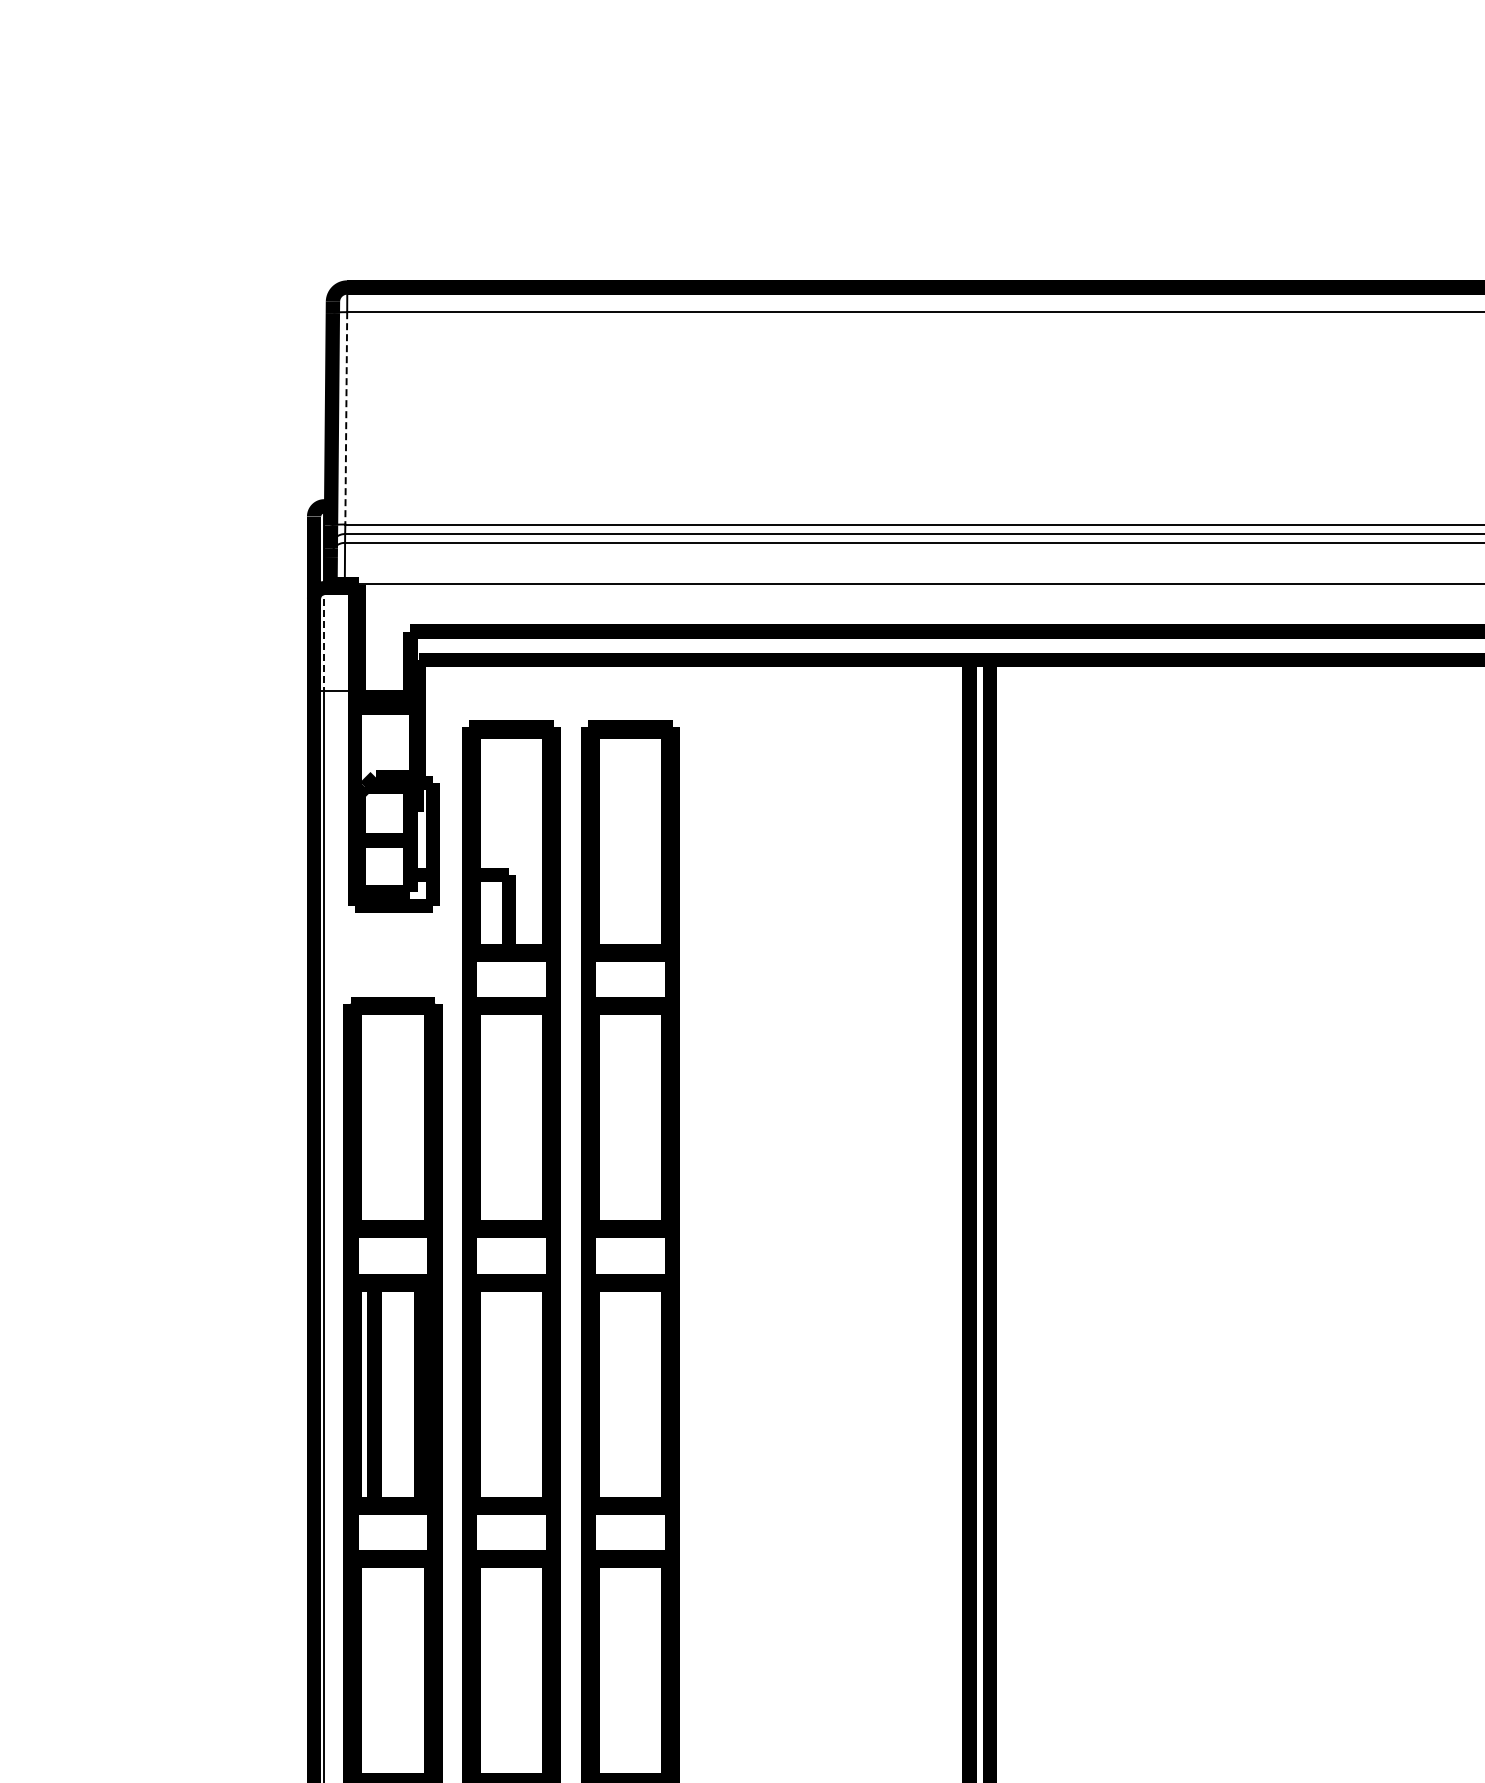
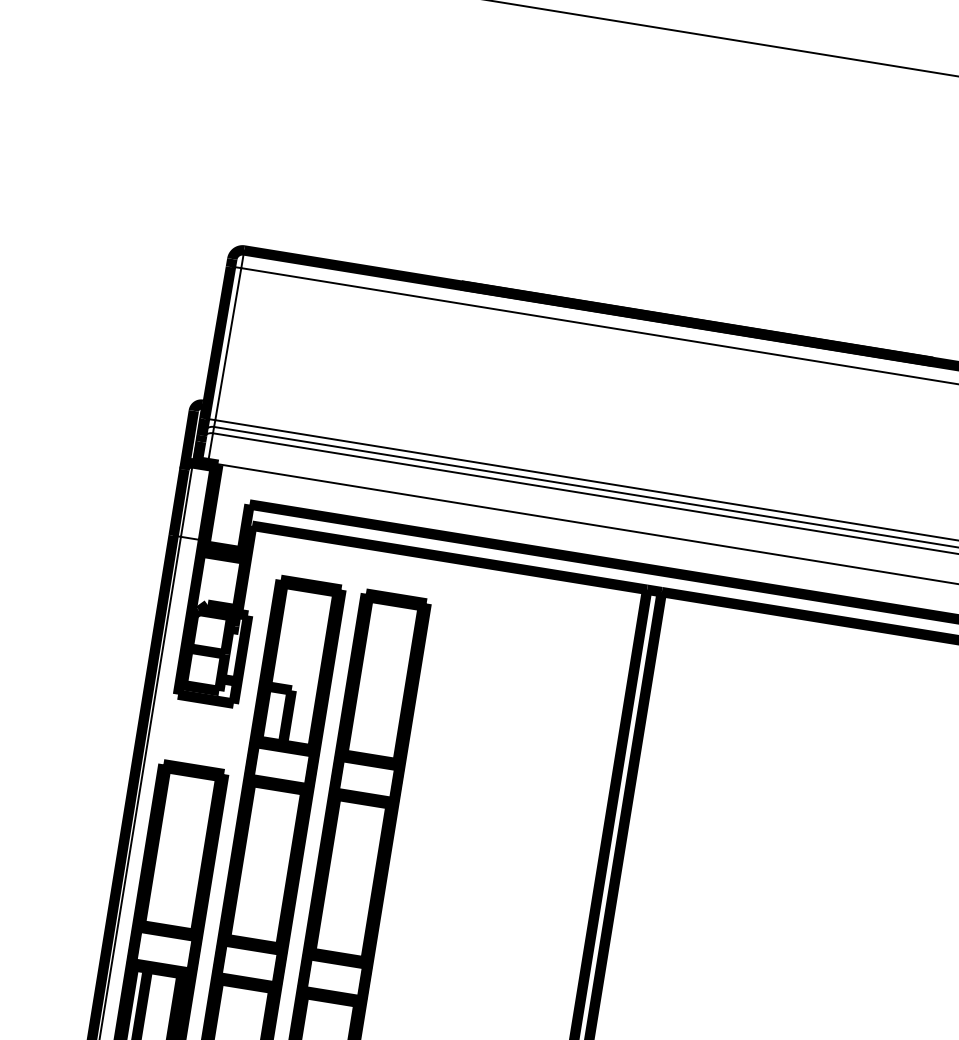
line: (346, 418) -> (228, 344), dashed -> solid
line: (324, 639) -> (187, 500), dashed -> solid

